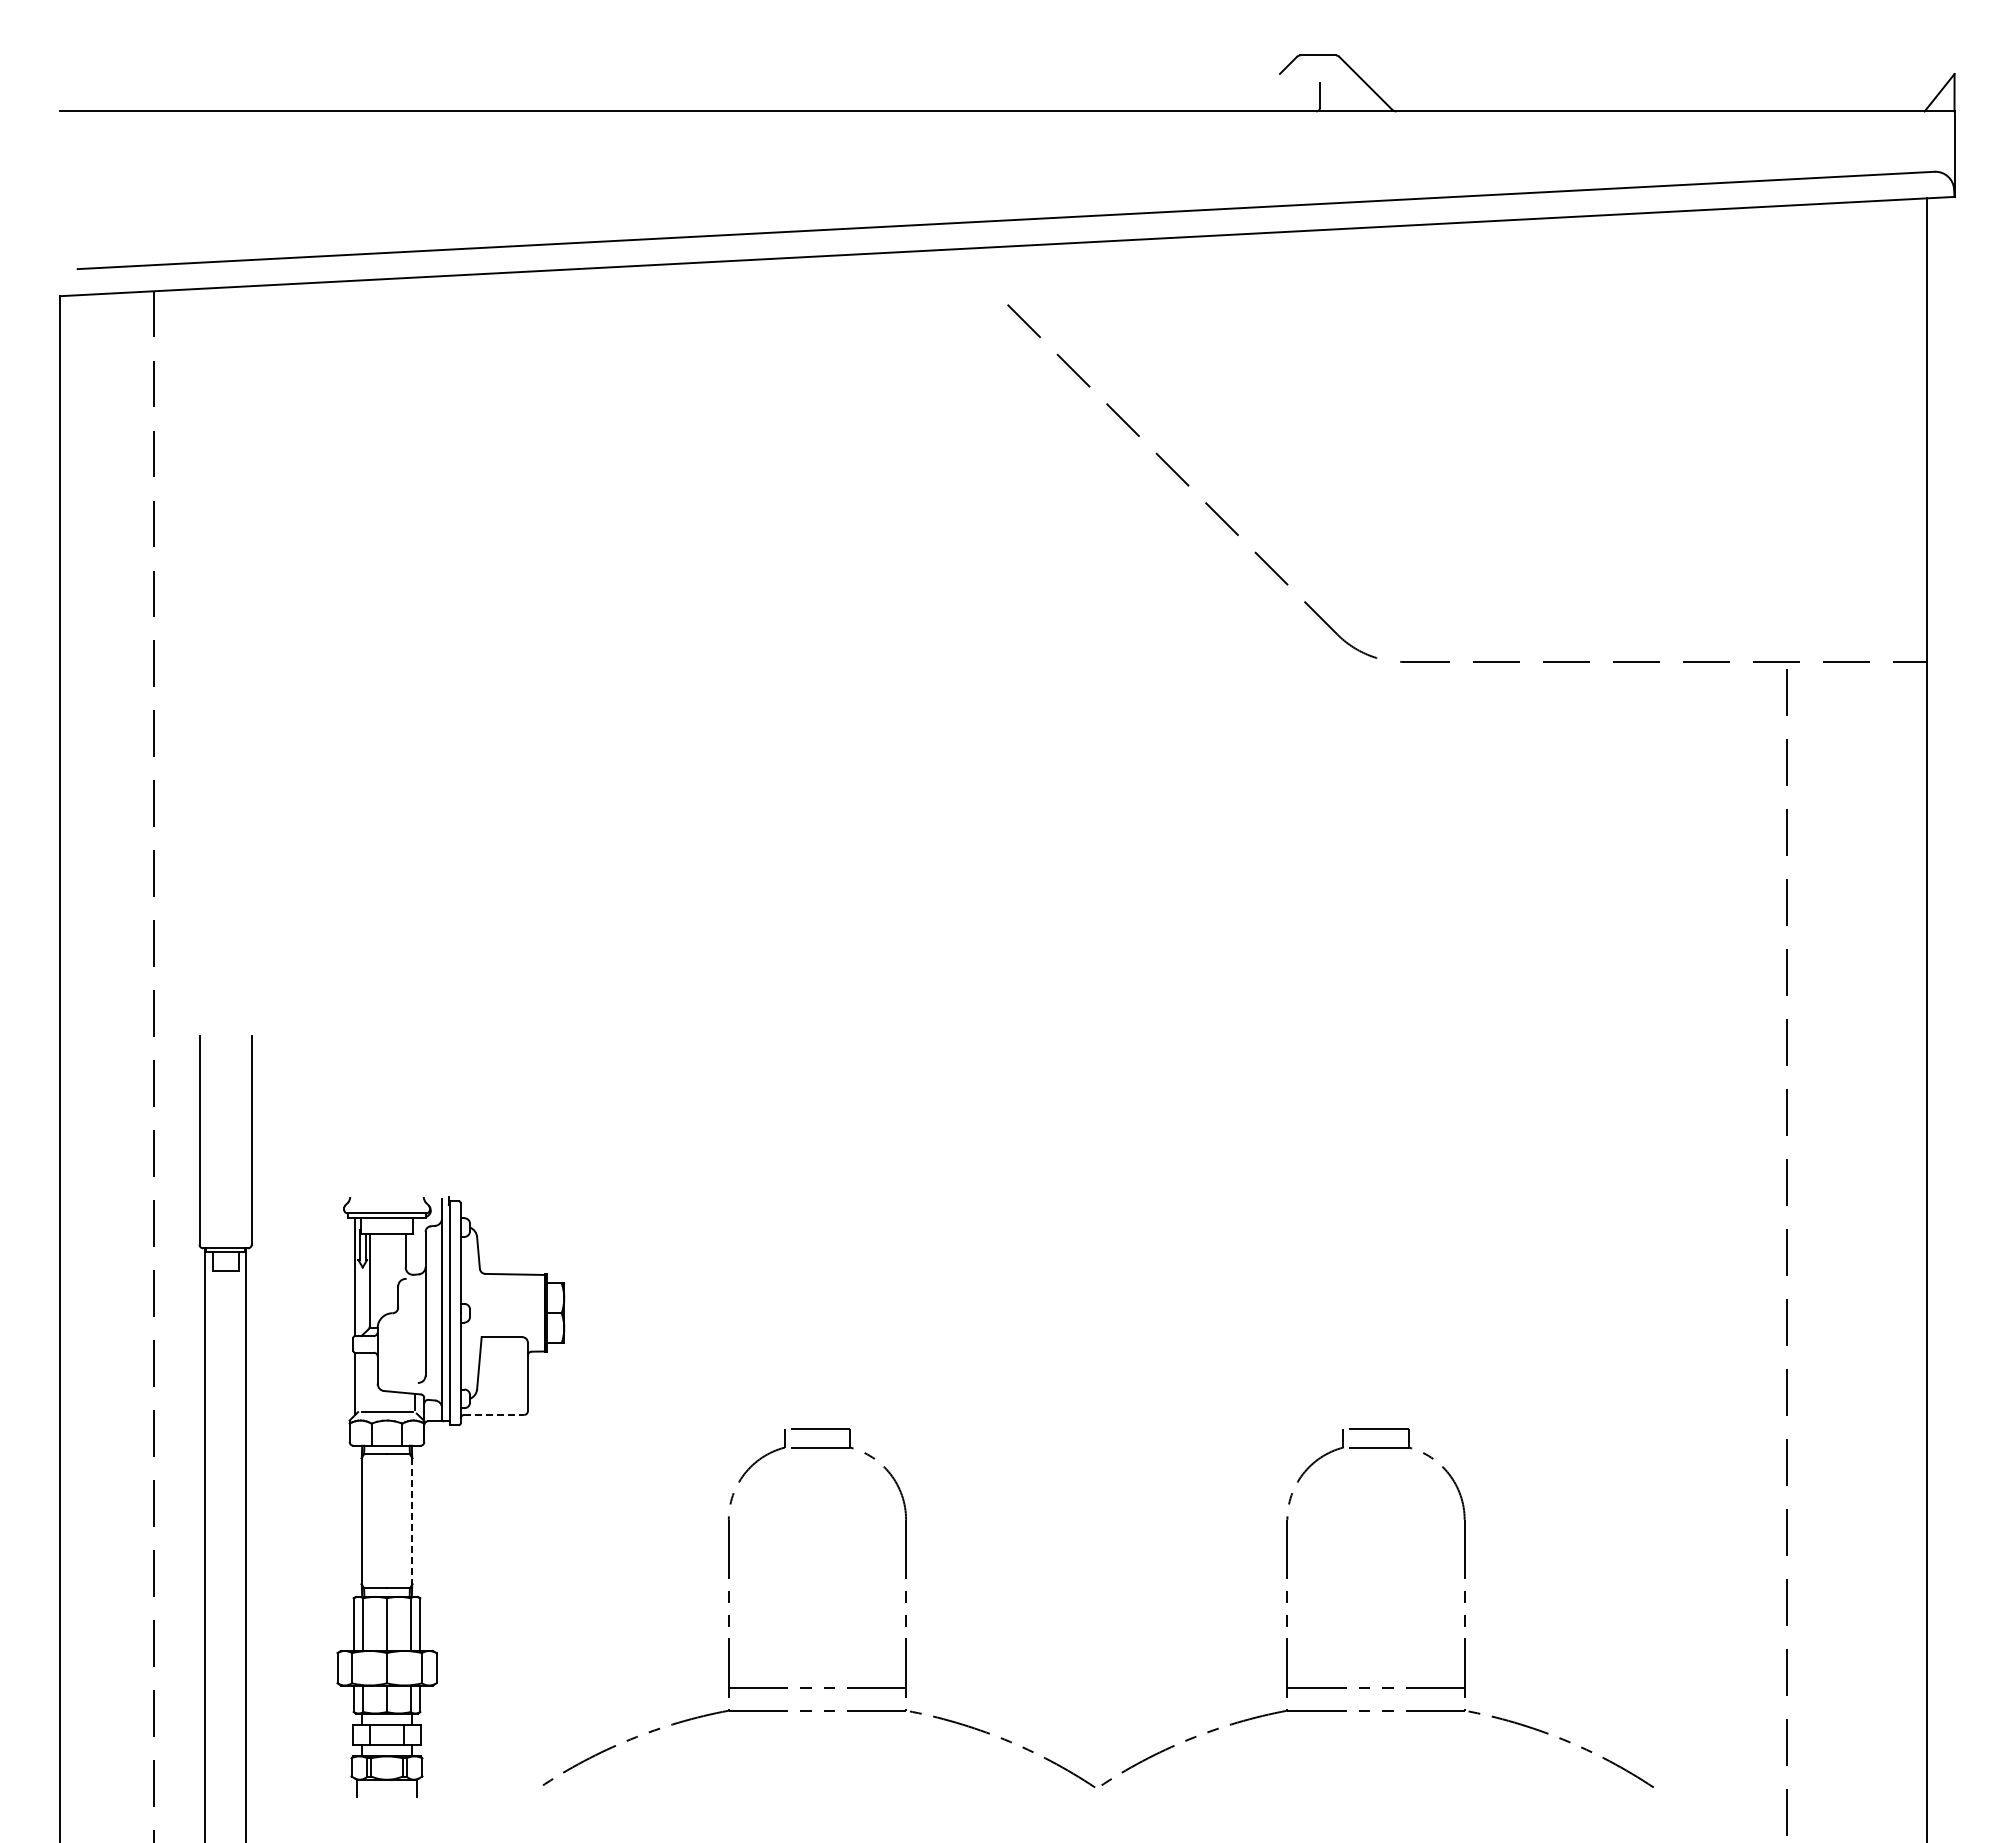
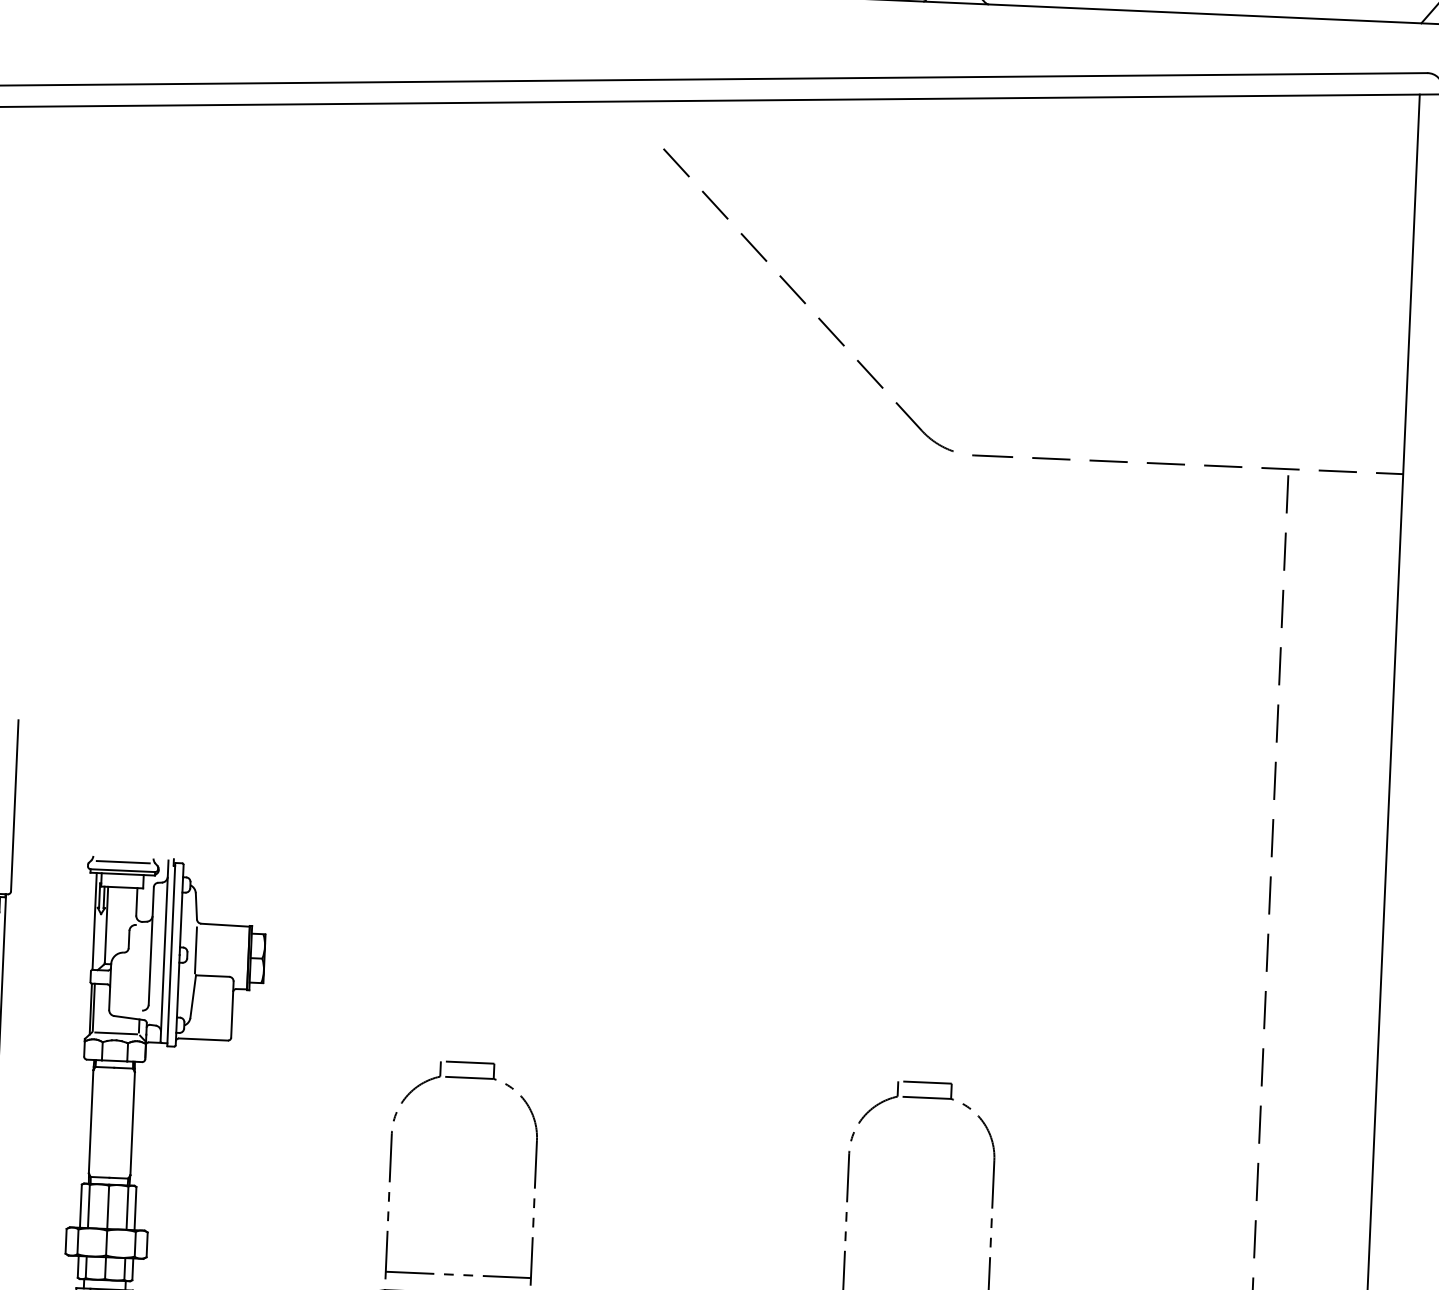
line: (386, 1203) -> (122, 862), added
line: (480, 1306) -> (196, 950), added
line: (358, 1381) -> (93, 1007), added
line: (494, 1414) -> (203, 1039), dashed -> solid
line: (412, 1521) -> (132, 1123), dashed -> solid

